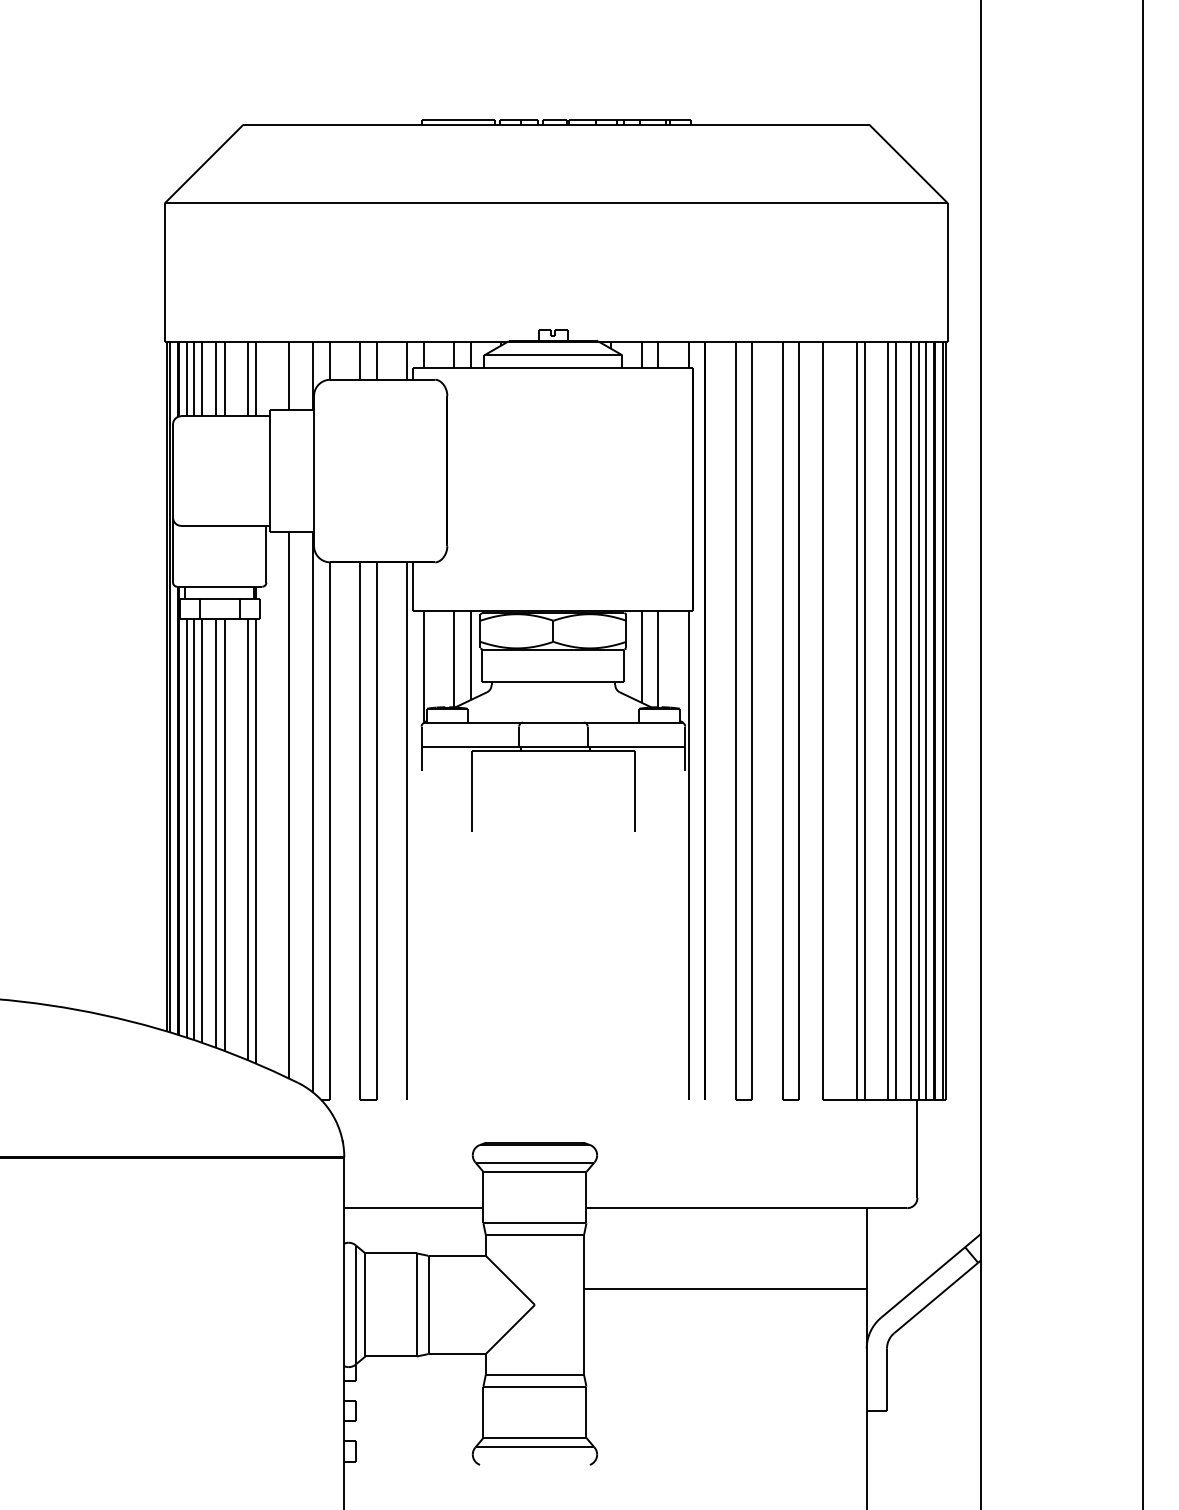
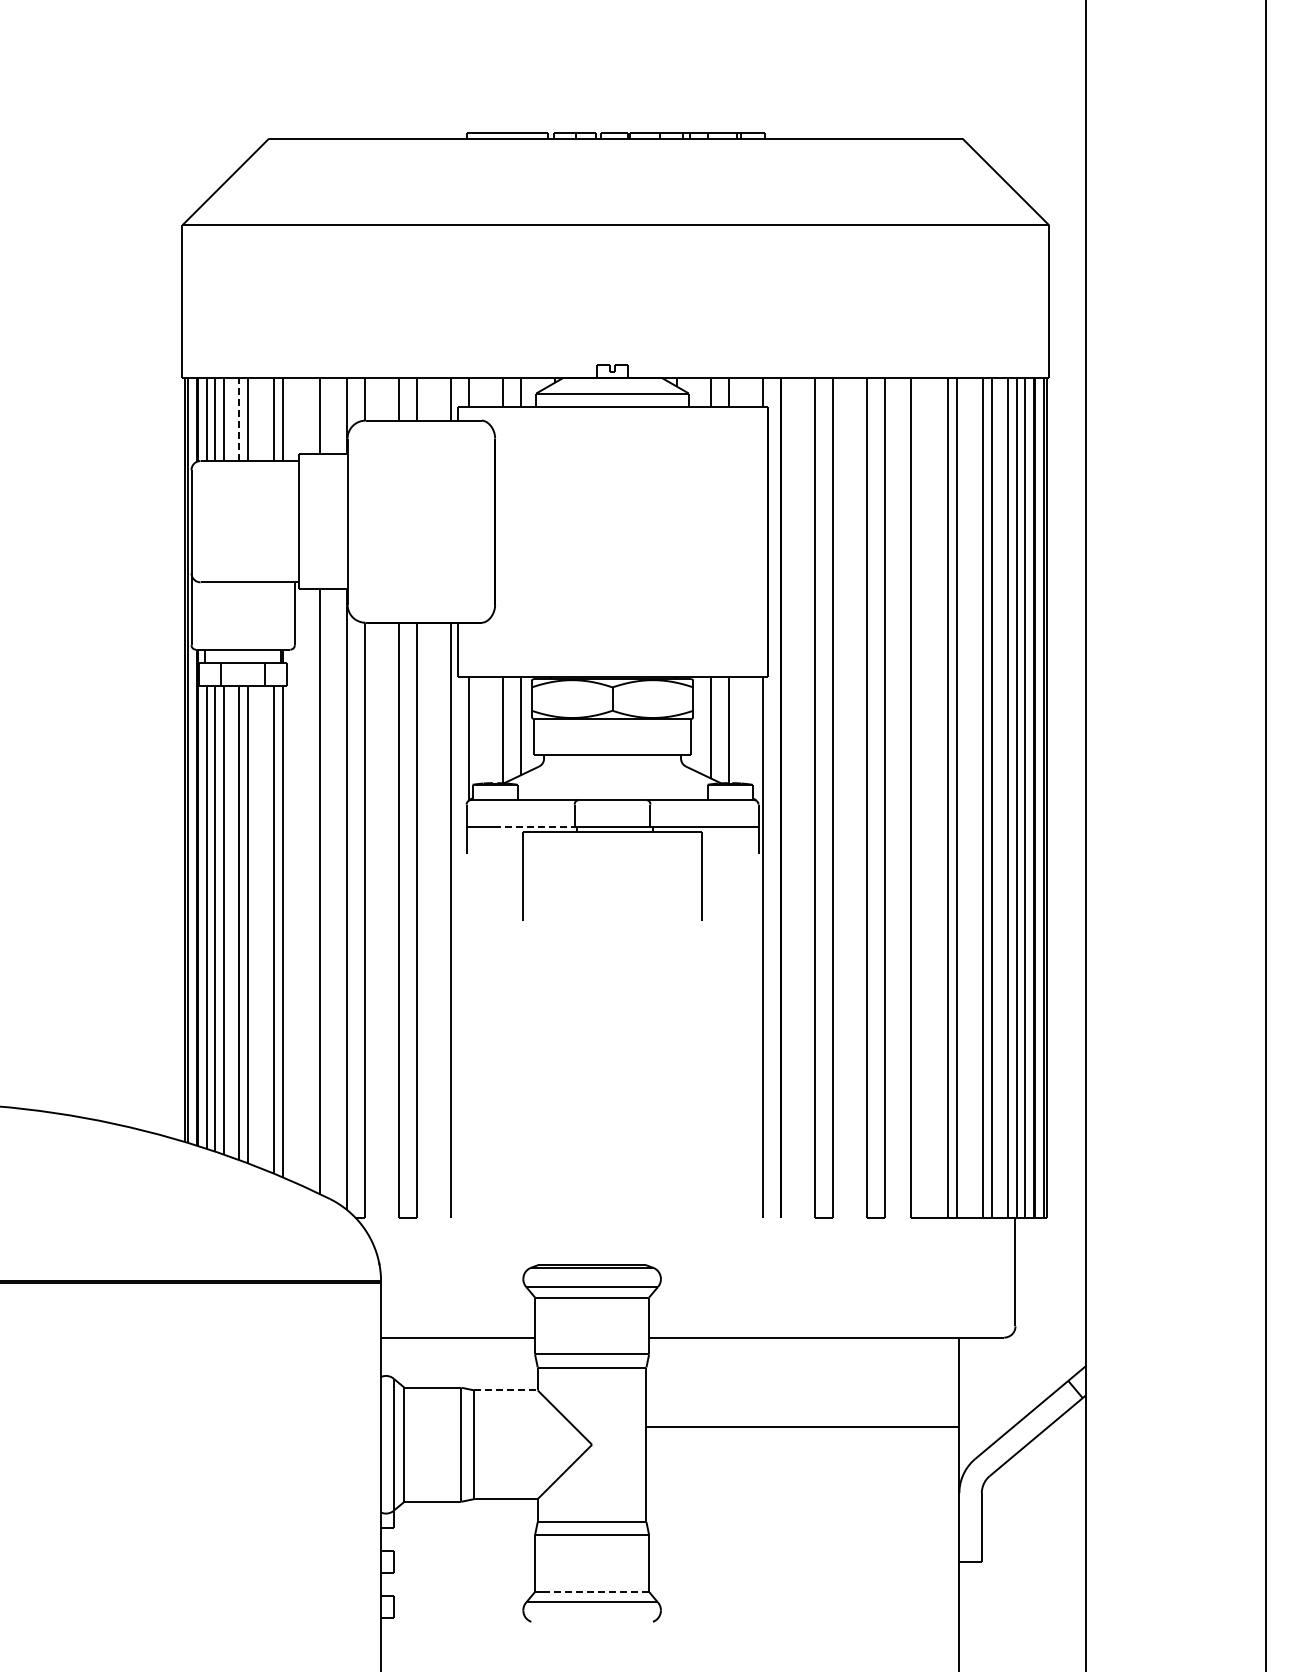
line: (216, 378) -> (239, 419), solid -> dashed
line: (482, 747) -> (534, 827), solid -> dashed
line: (457, 1255) -> (506, 1390), solid -> dashed
line: (539, 1437) -> (597, 1591), solid -> dashed

